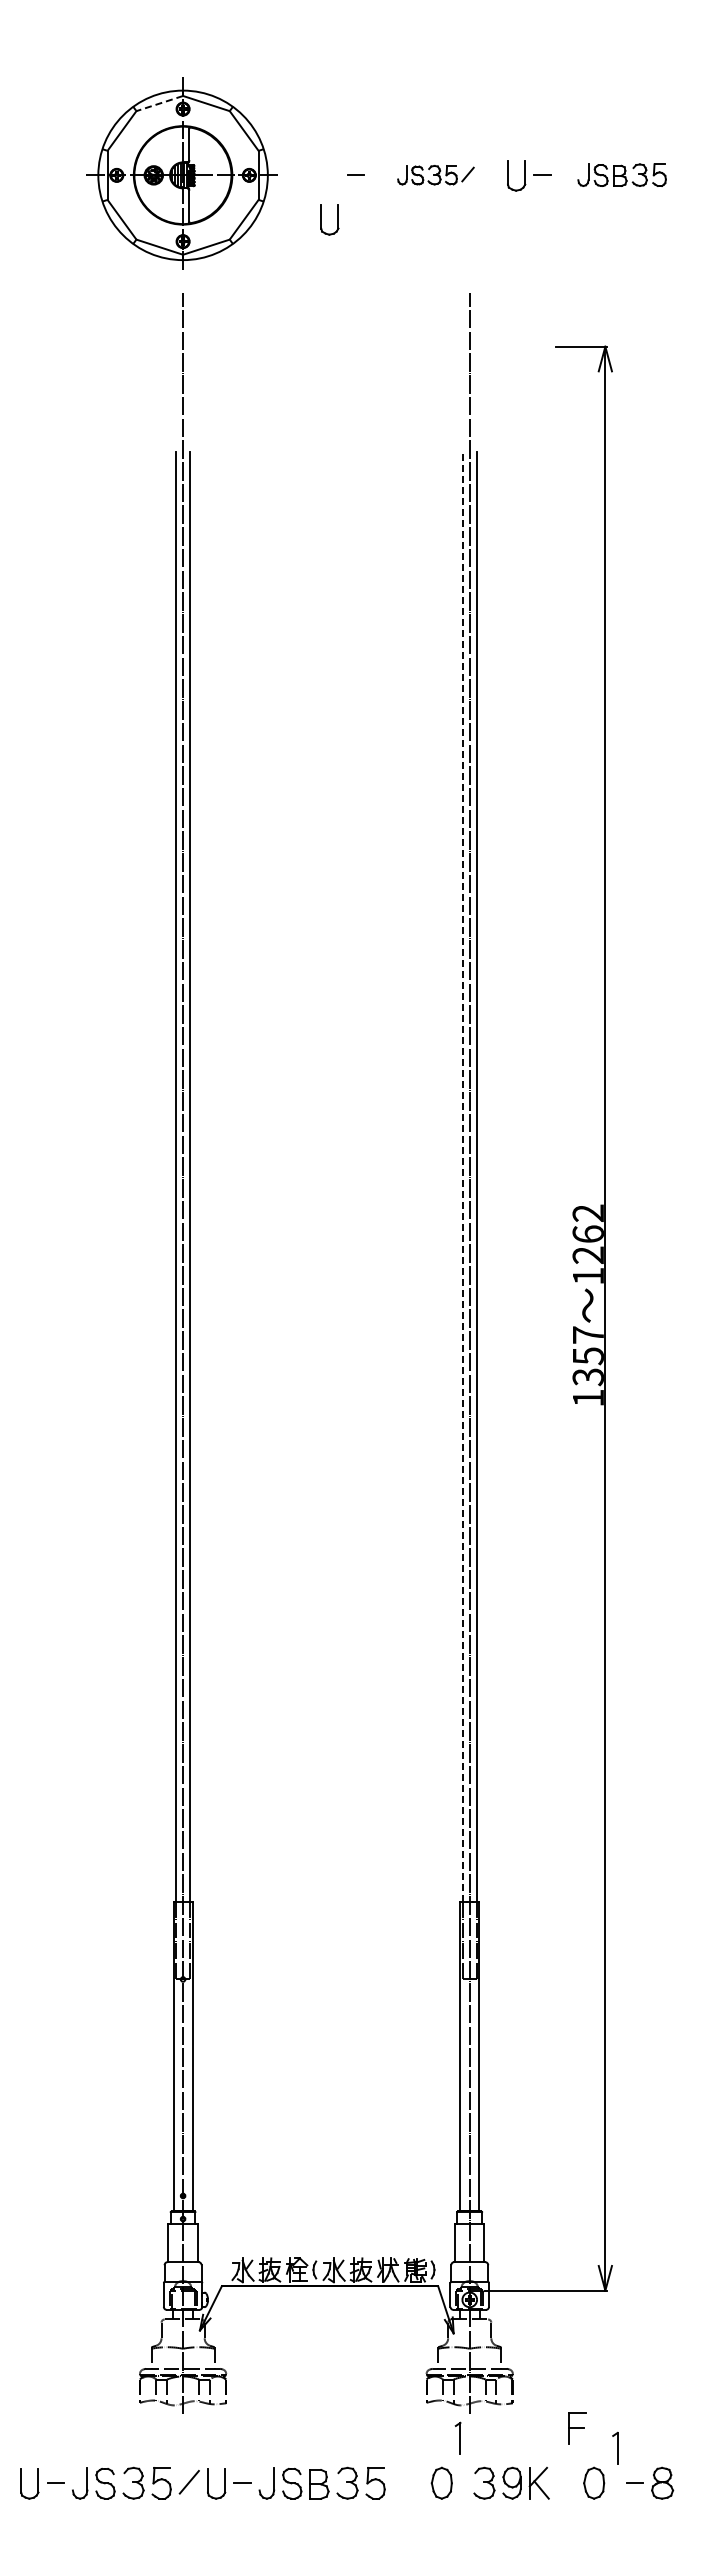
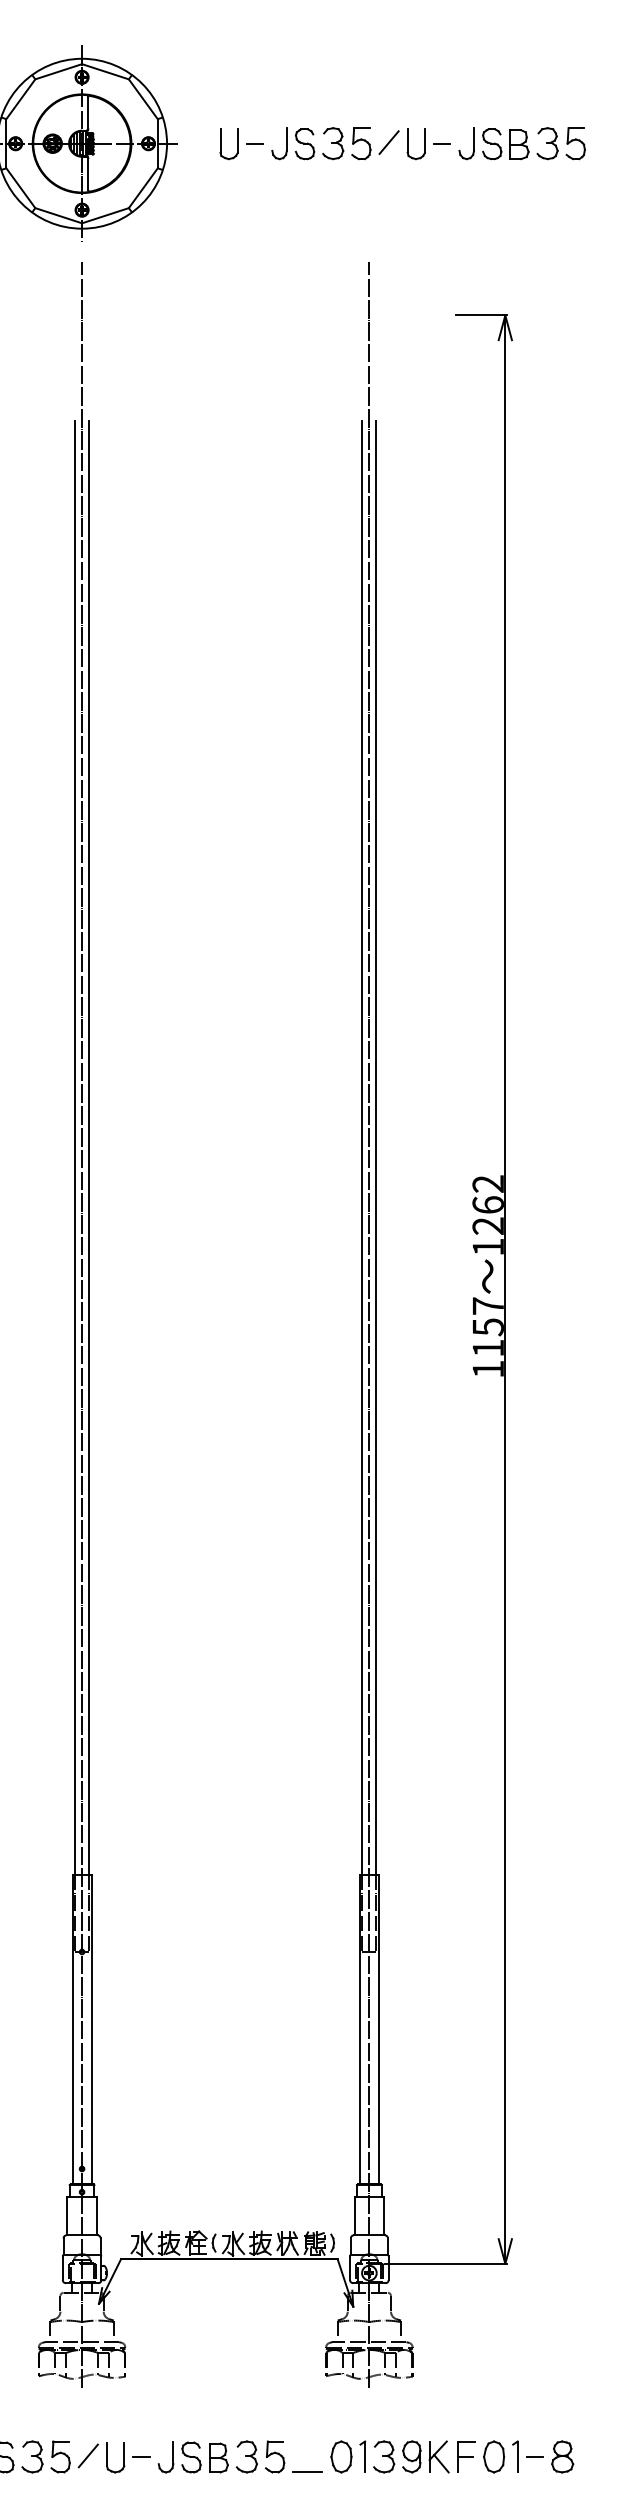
line: (159, 103) -> (58, 71), dashed -> solid
part: (435, 174) -> (335, 142), size x1.67
part: (621, 174) -> (521, 142), size x1.43
part: (321, 219) -> (220, 143), moved
line: (462, 1176) -> (362, 1147), dashed -> solid
text: (587, 1377) -> (487, 1348), 1357 -> 1157
part: (577, 2428) -> (466, 2457), moved
part: (457, 2437) -> (362, 2456), moved
part: (615, 2447) -> (515, 2456), moved
line: (407, 2498) -> (307, 2472), added

